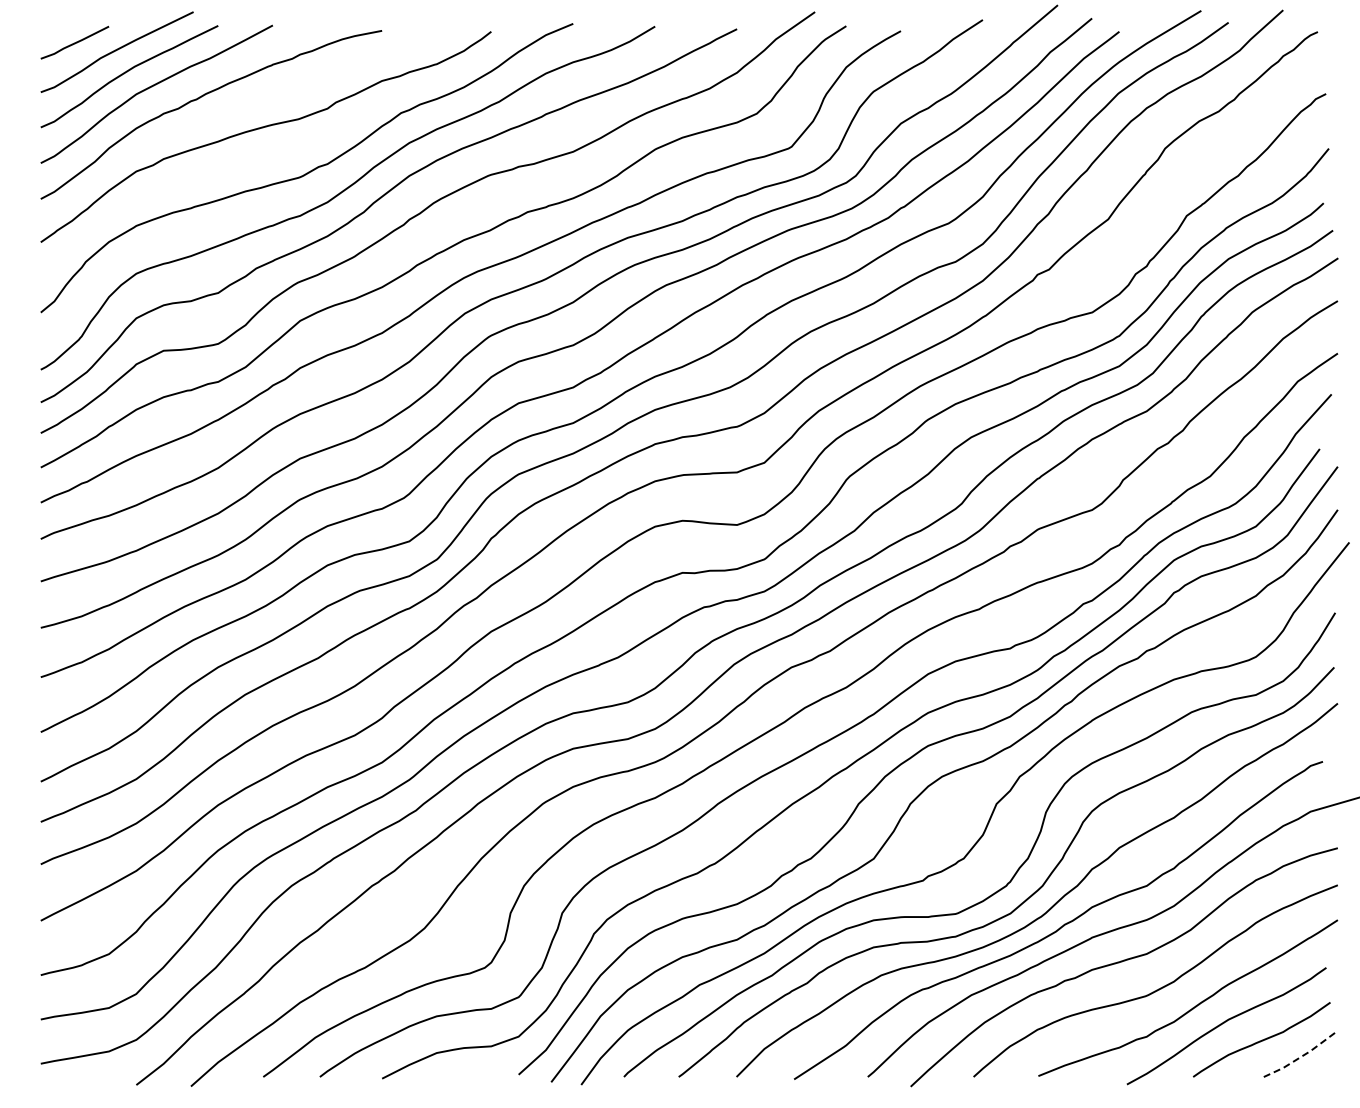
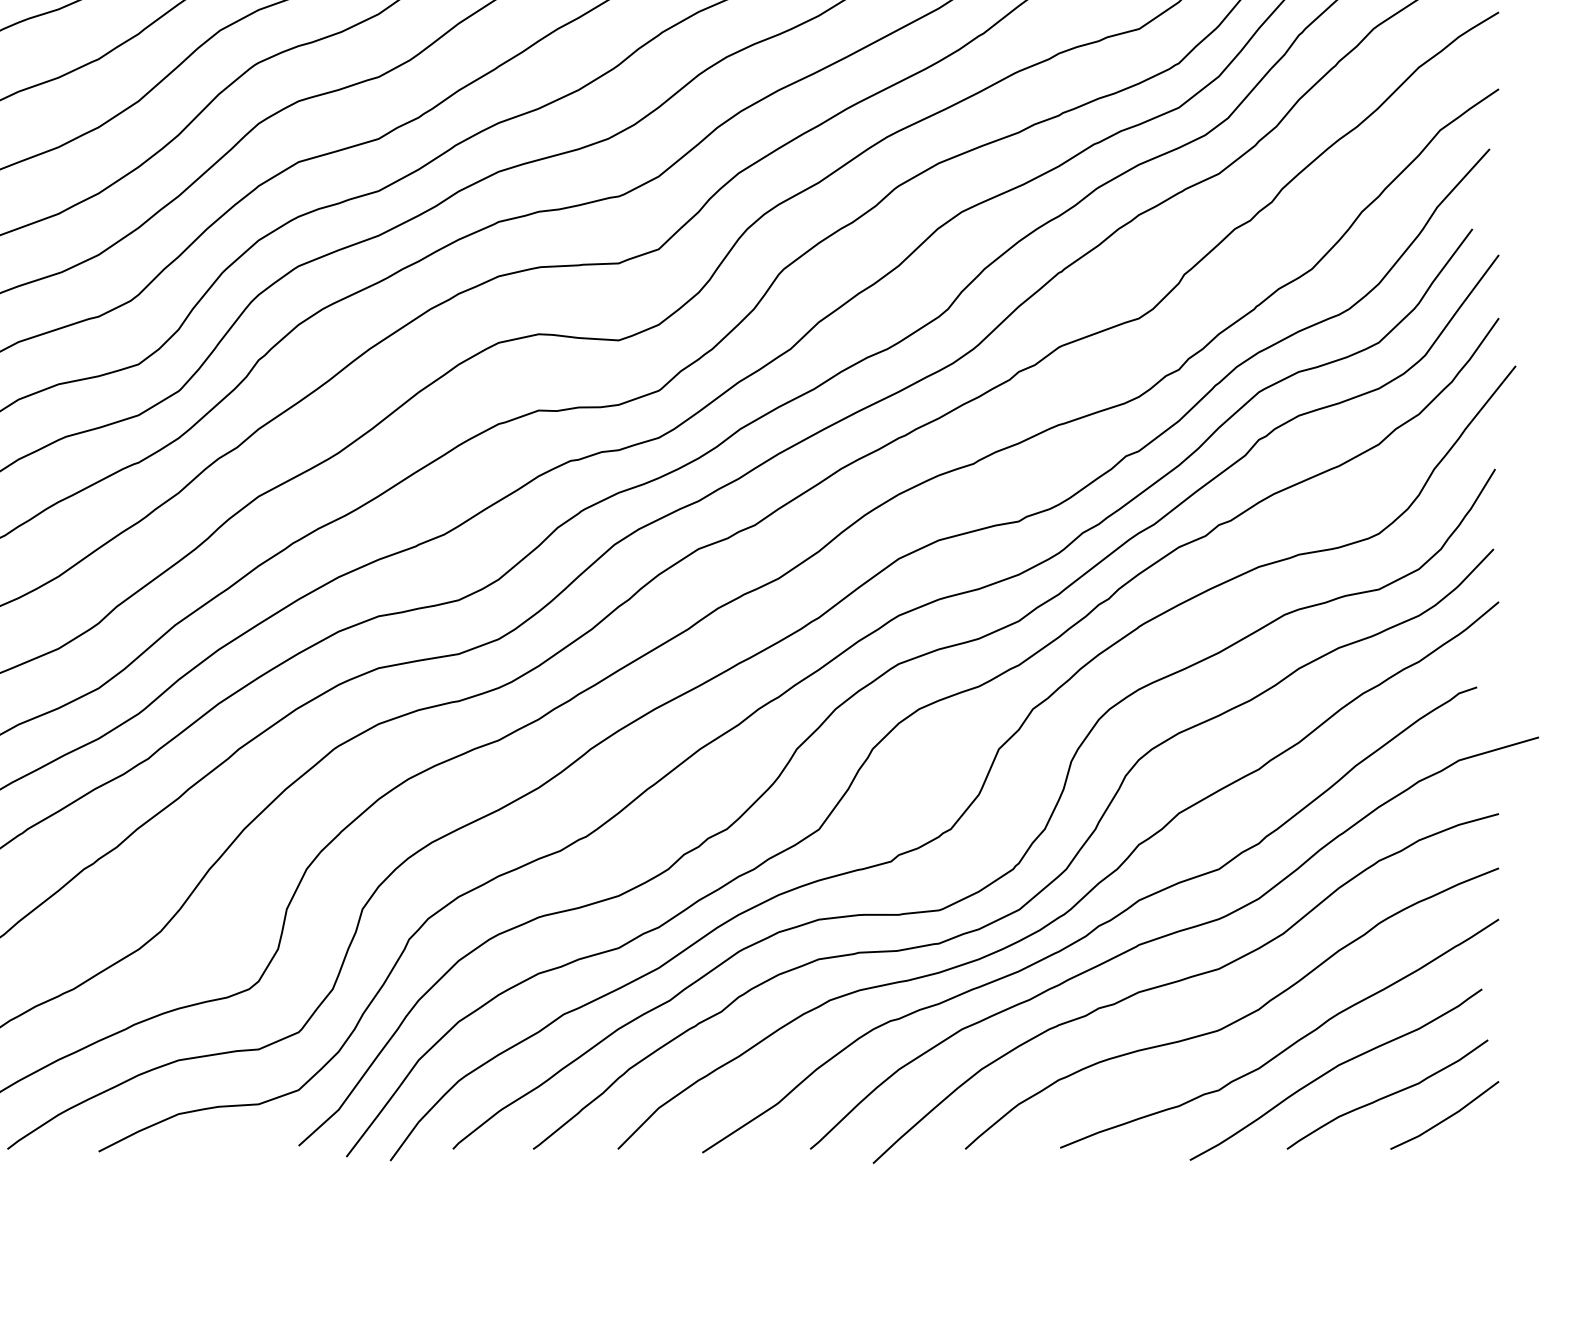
line: (1302, 1056) -> (1447, 1119), dashed -> solid

